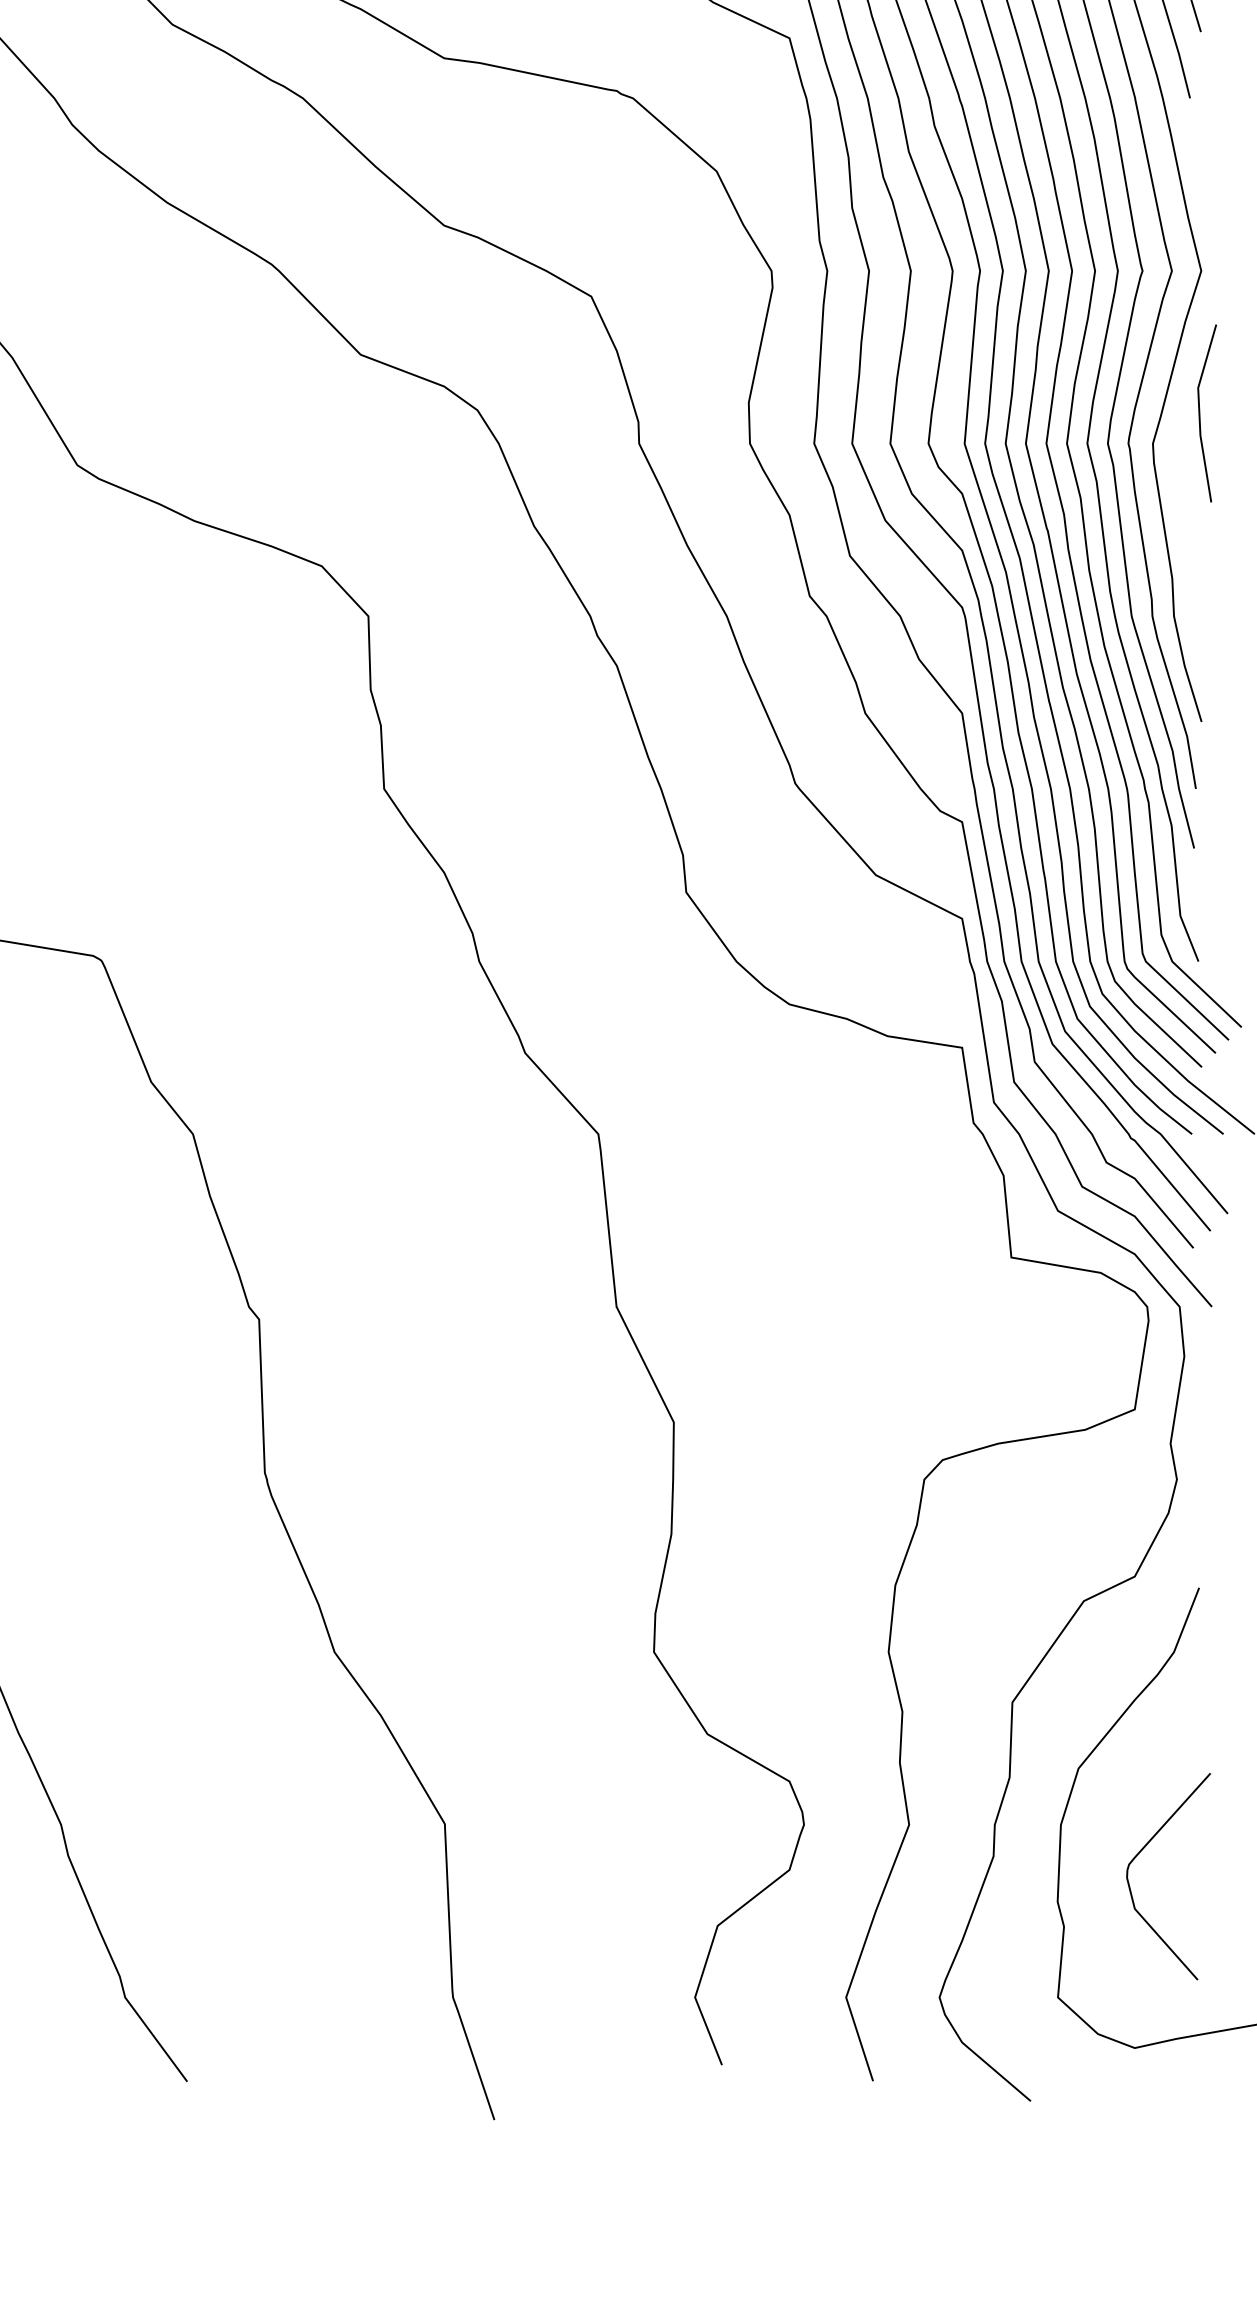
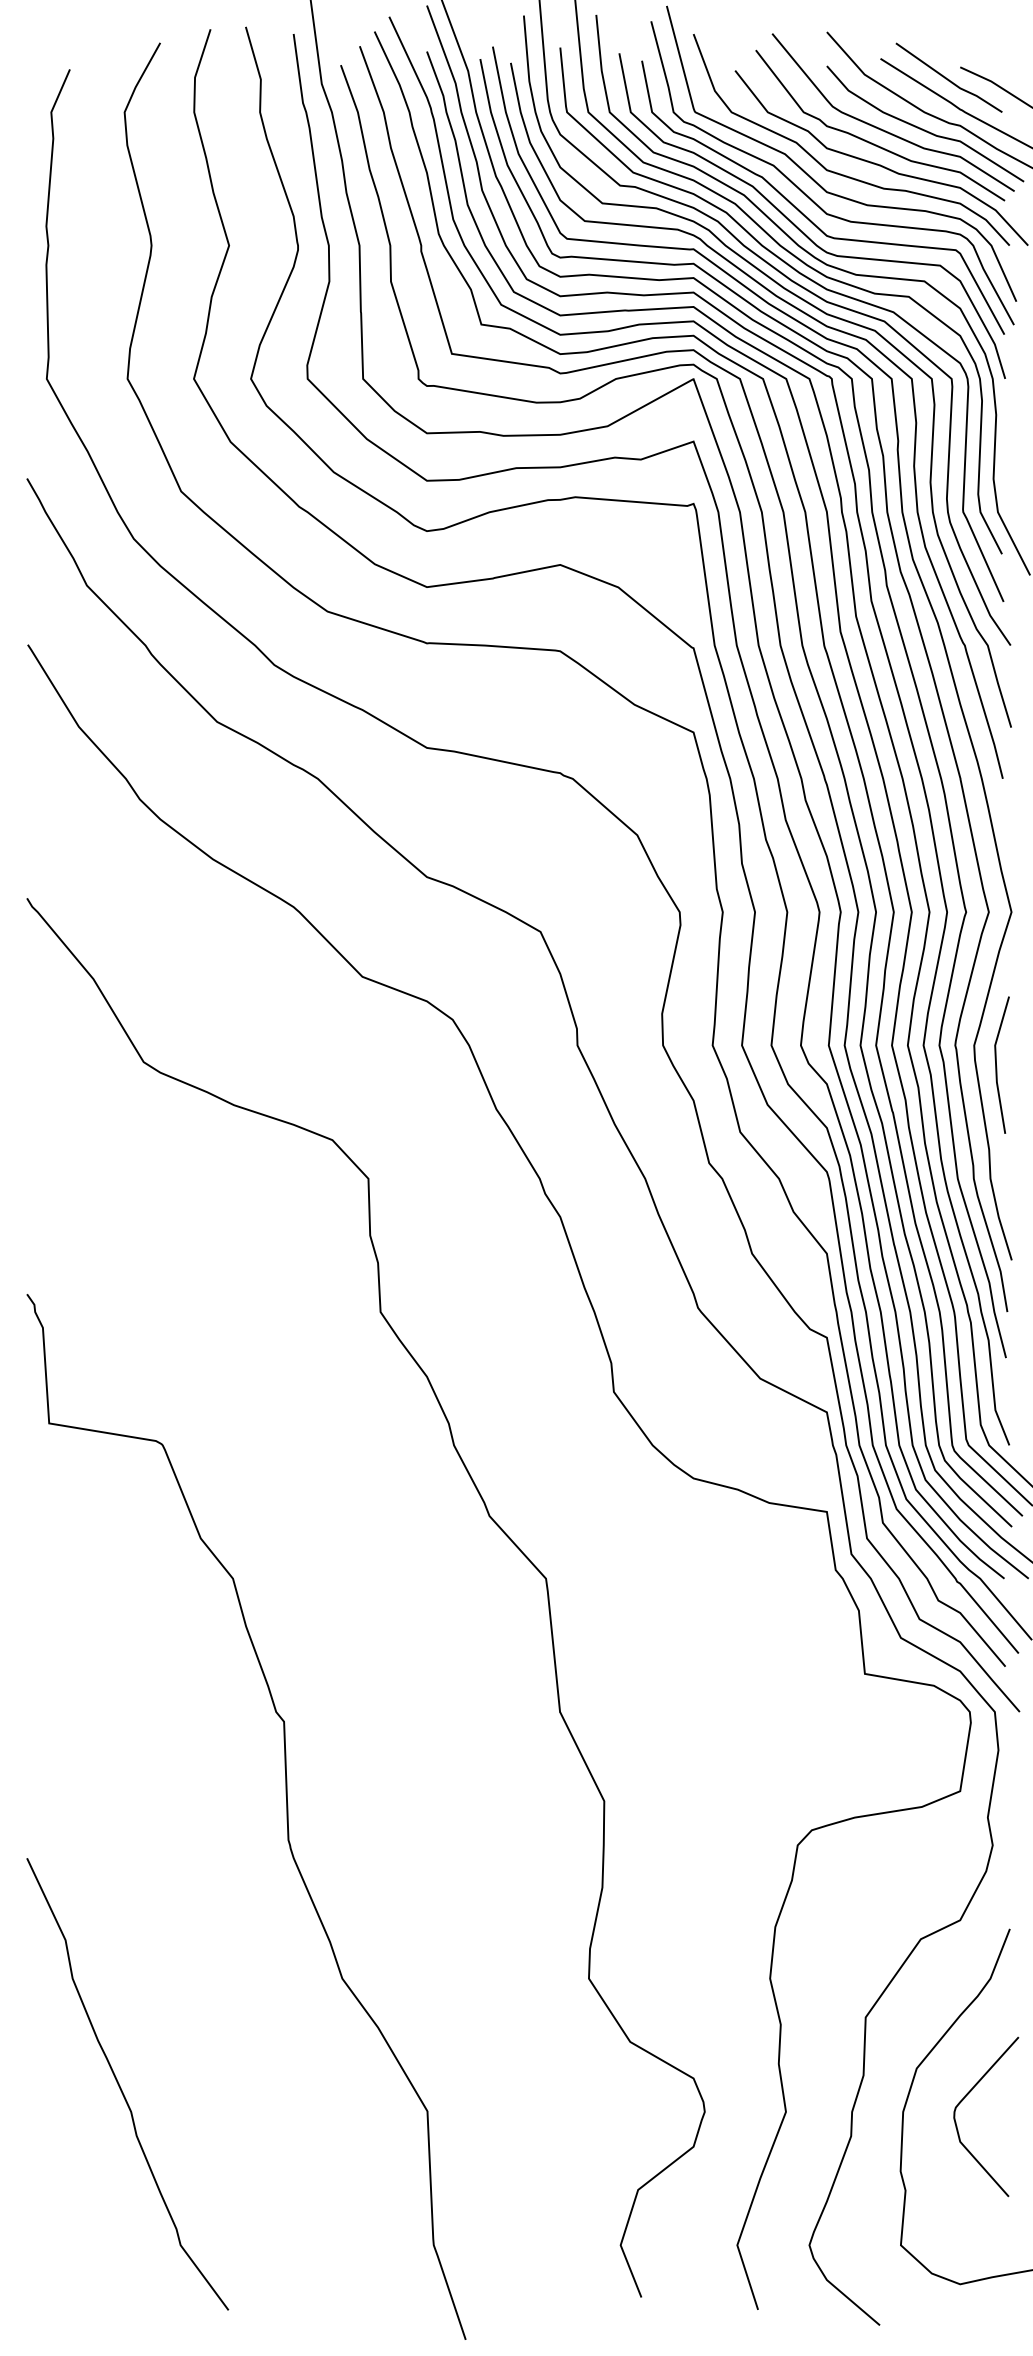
line: (1199, 412) -> (996, 1064), moved
curve: (1139, 1855) -> (963, 2100), moved

